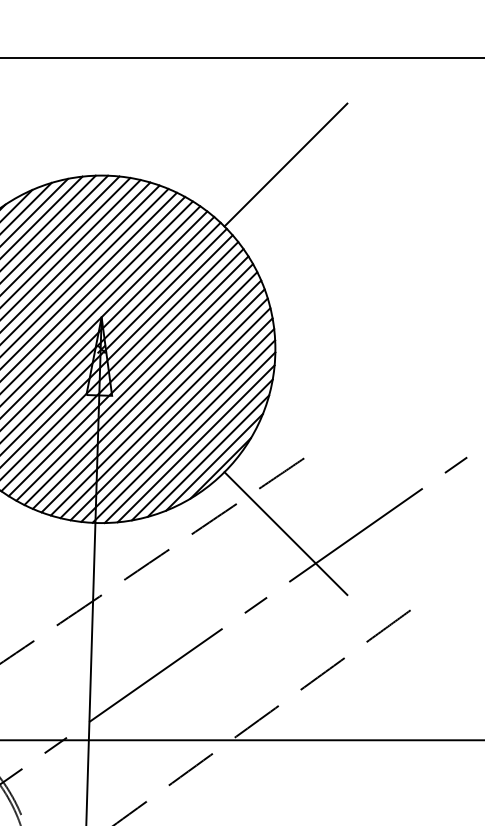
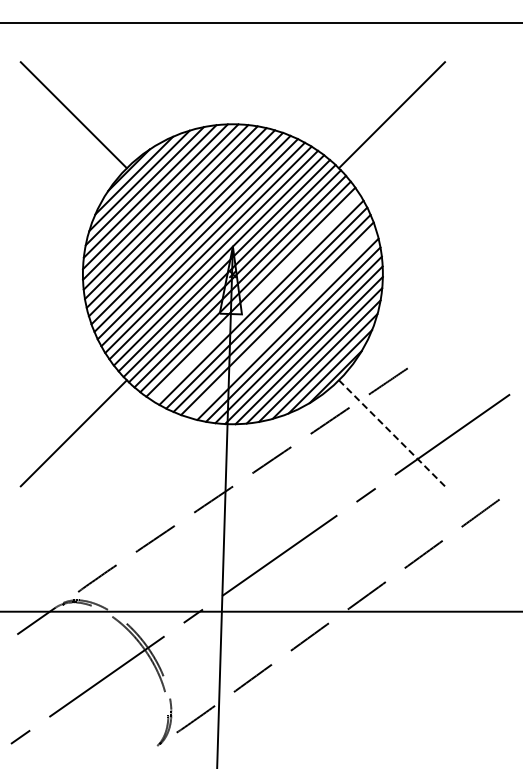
line: (127, 376) -> (255, 297), removed
line: (159, 406) -> (282, 323), removed
line: (286, 533) -> (392, 433), solid -> dashed

